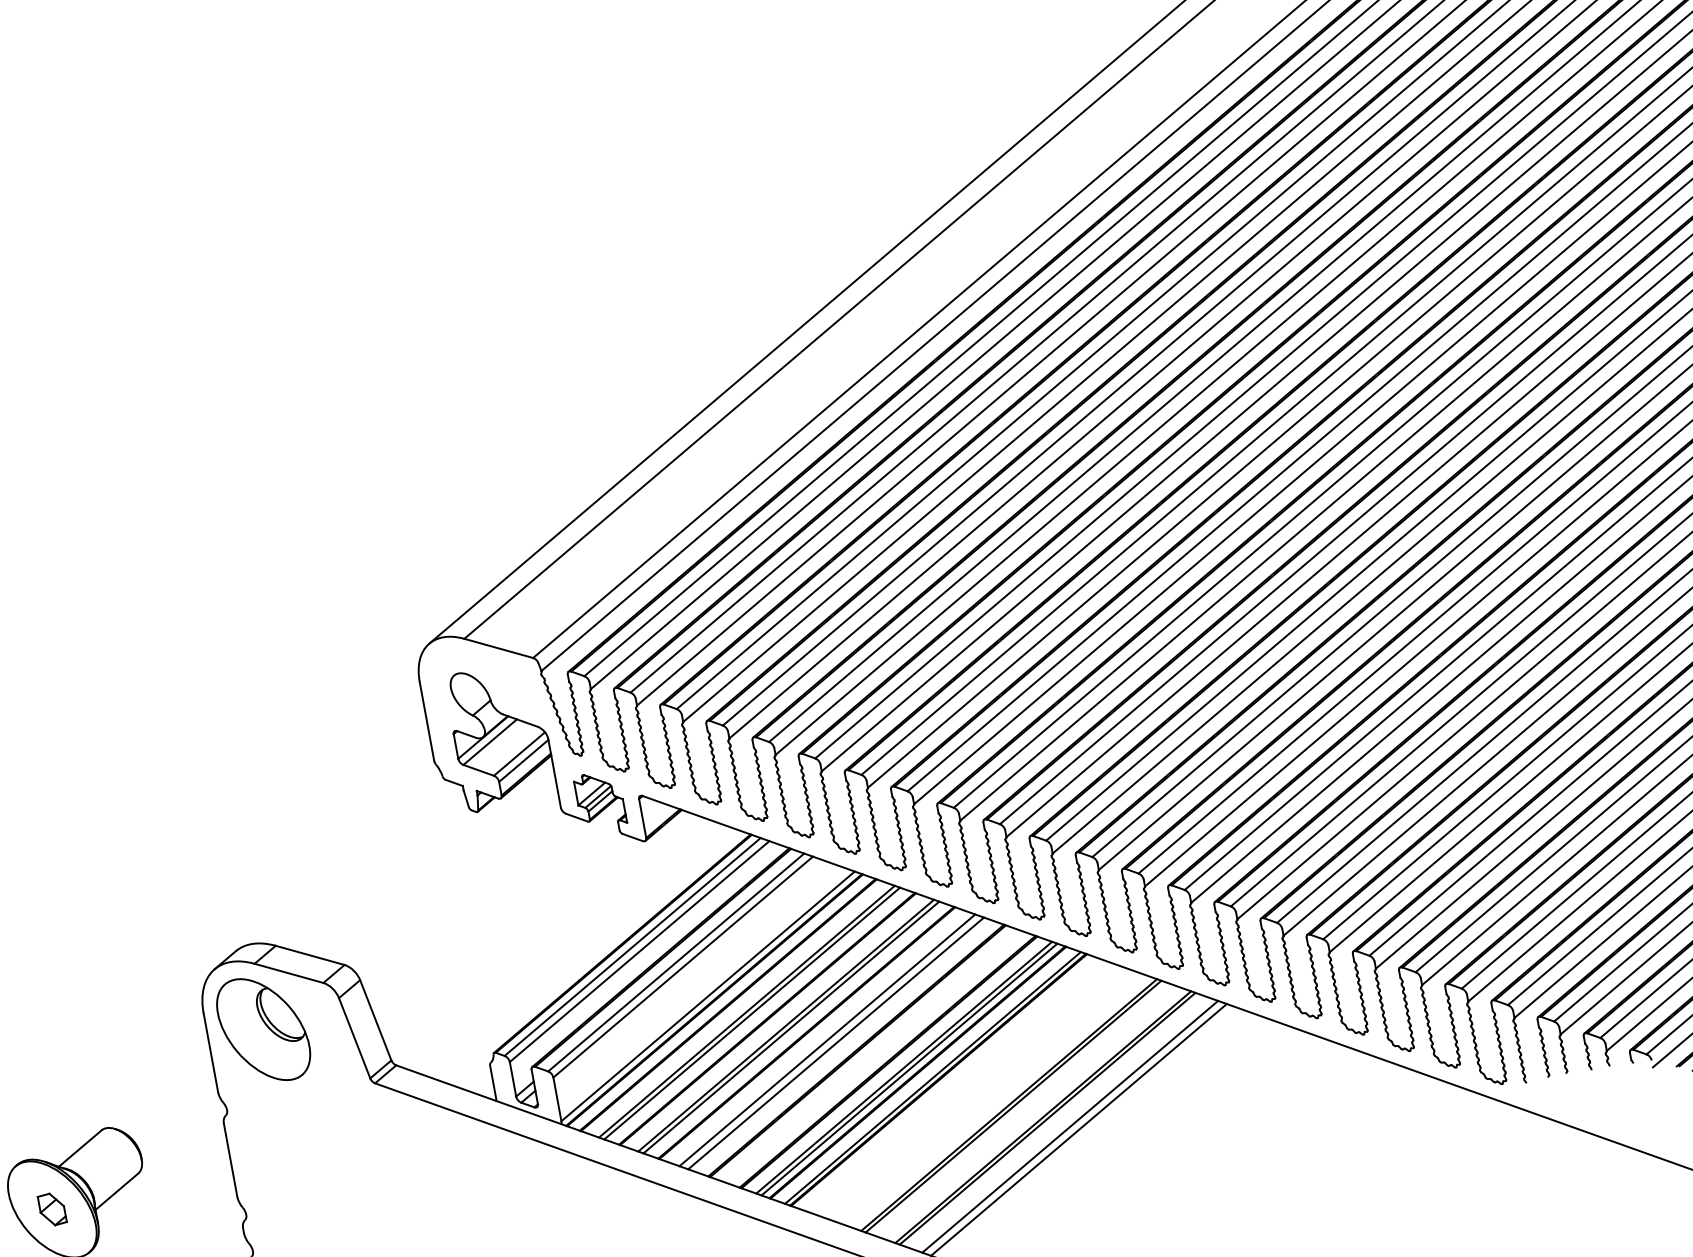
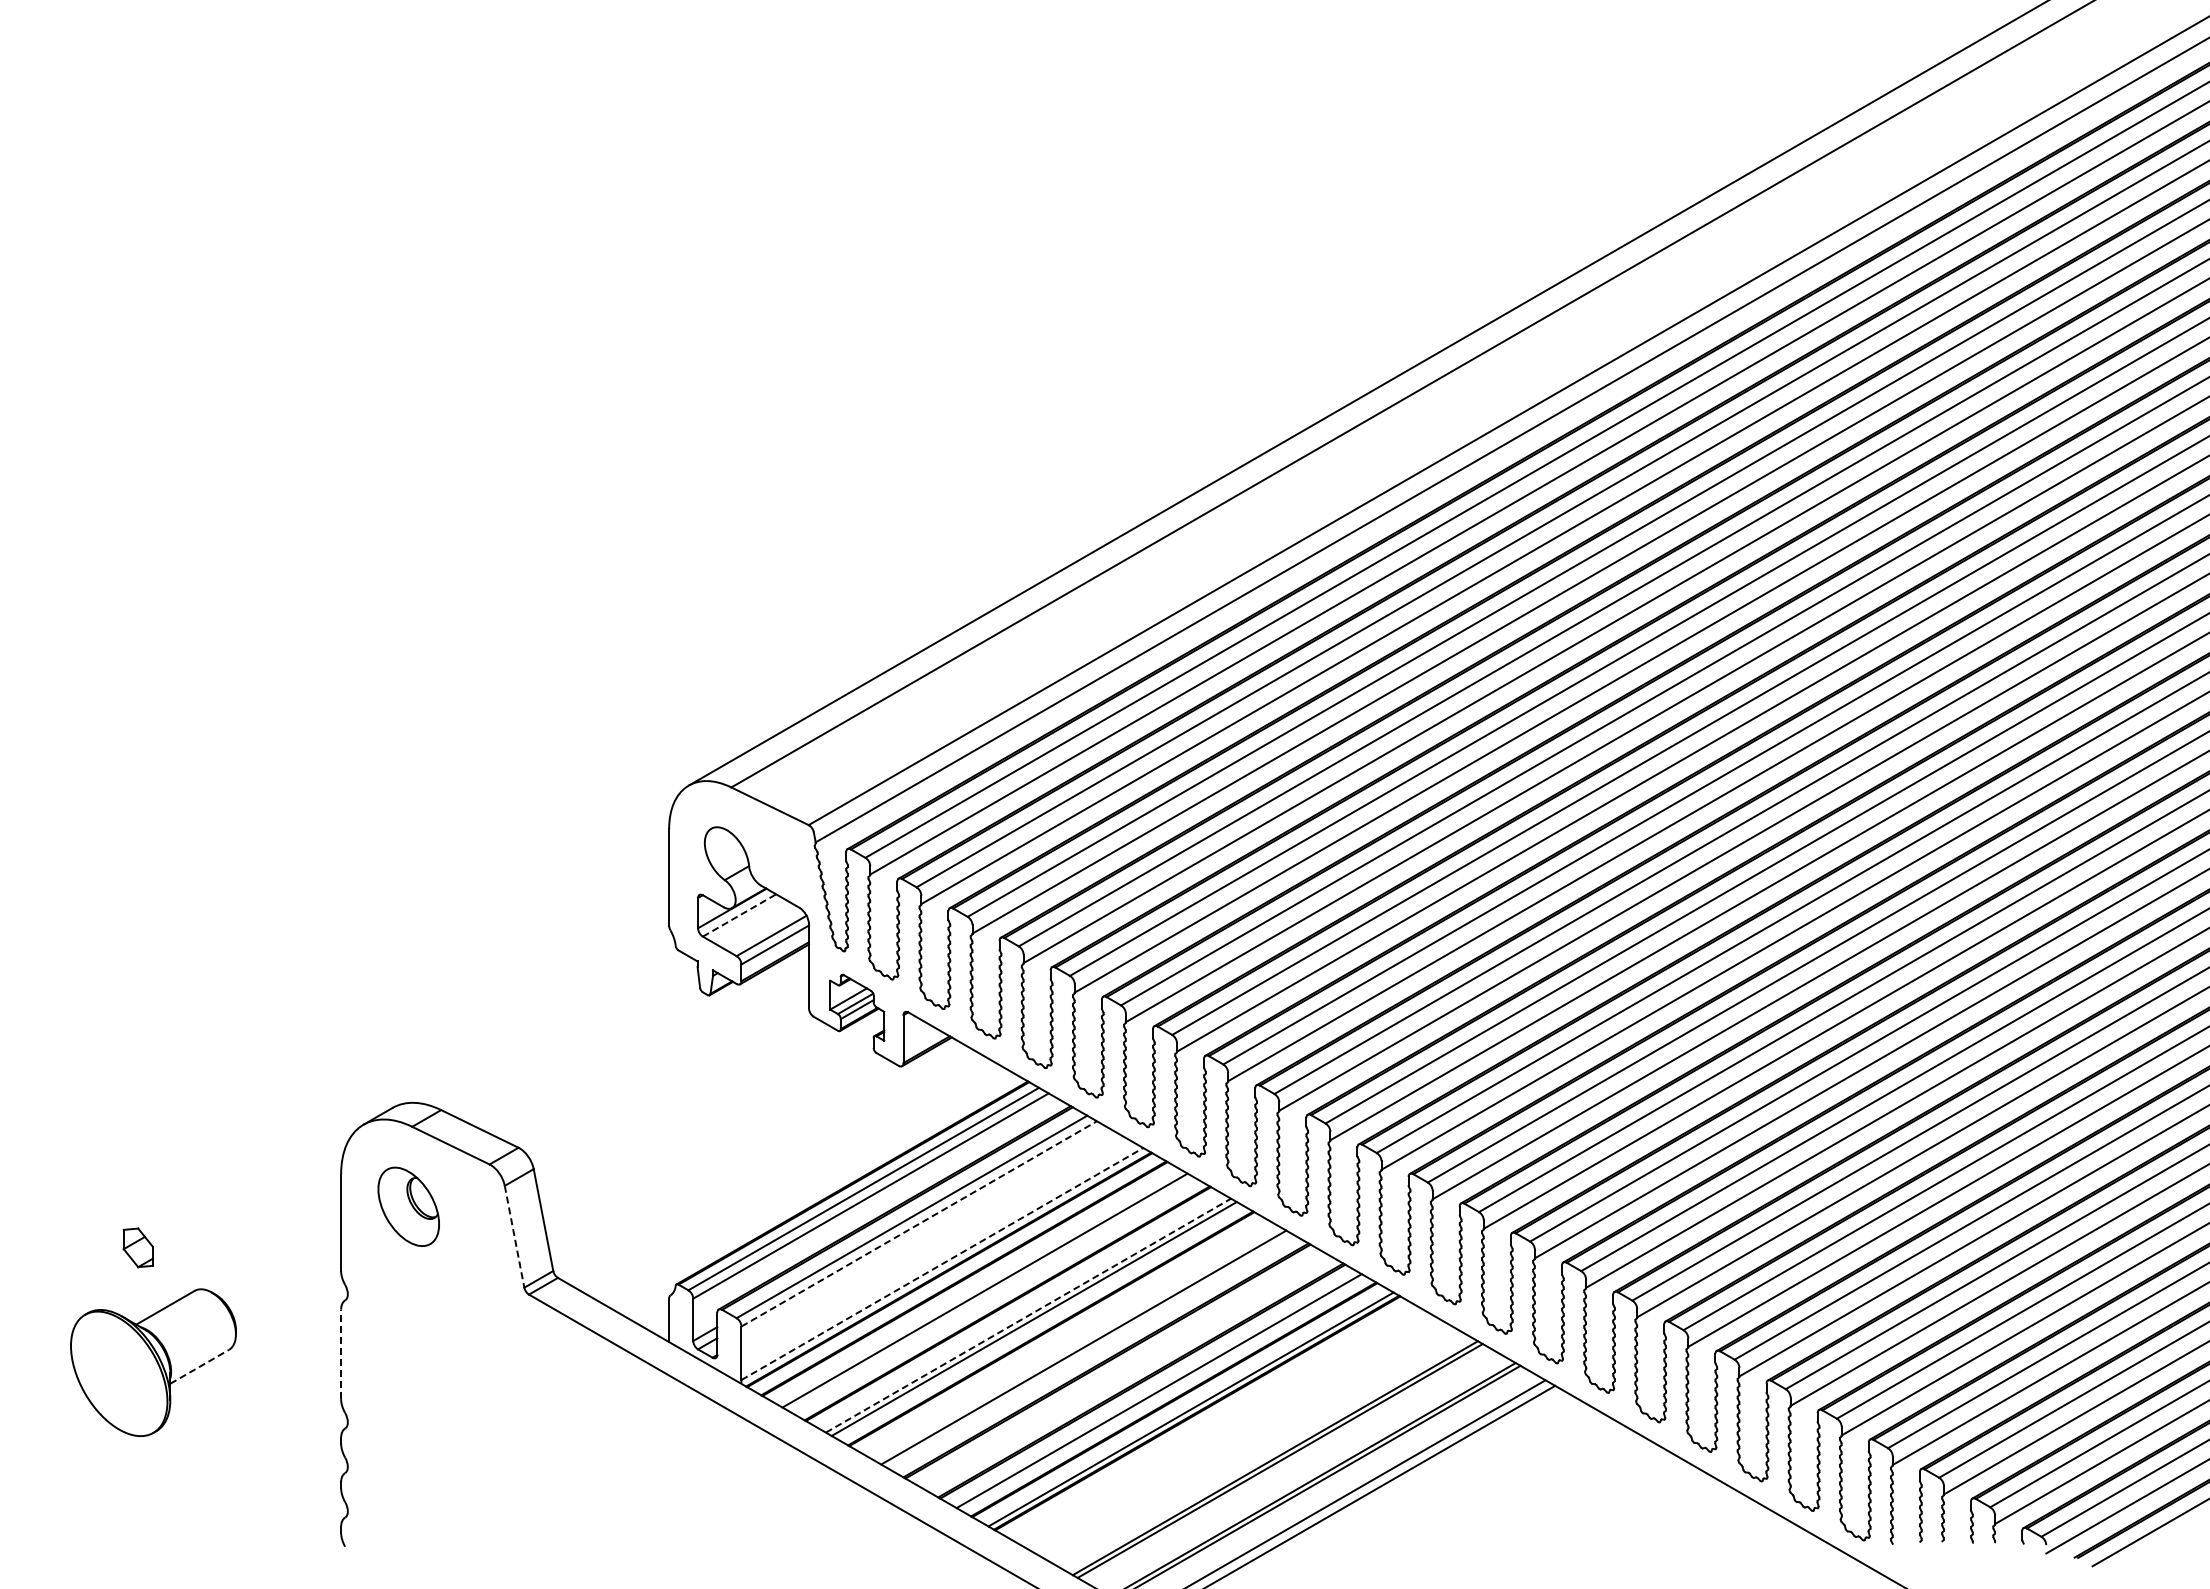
line: (490, 742) -> (739, 915), solid -> dashed
line: (683, 966) -> (919, 1223), solid -> dashed
line: (708, 996) -> (942, 1264), solid -> dashed
line: (751, 1013) -> (990, 1293), removed
line: (786, 1025) -> (1028, 1315), solid -> dashed
part: (263, 1029) -> (408, 1206), size x0.6
line: (354, 1038) -> (514, 1236), solid -> dashed
line: (826, 1040) -> (1073, 1341), removed
line: (909, 1069) -> (1164, 1394), removed
line: (230, 1160) -> (341, 1354), solid -> dashed
line: (116, 1191) -> (199, 1366), solid -> dashed
part: (51, 1209) -> (137, 1247), moved

